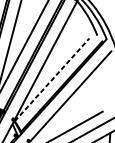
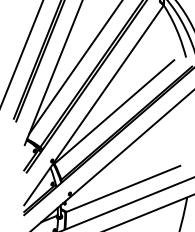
line: (52, 79) -> (114, 111), dashed -> solid

